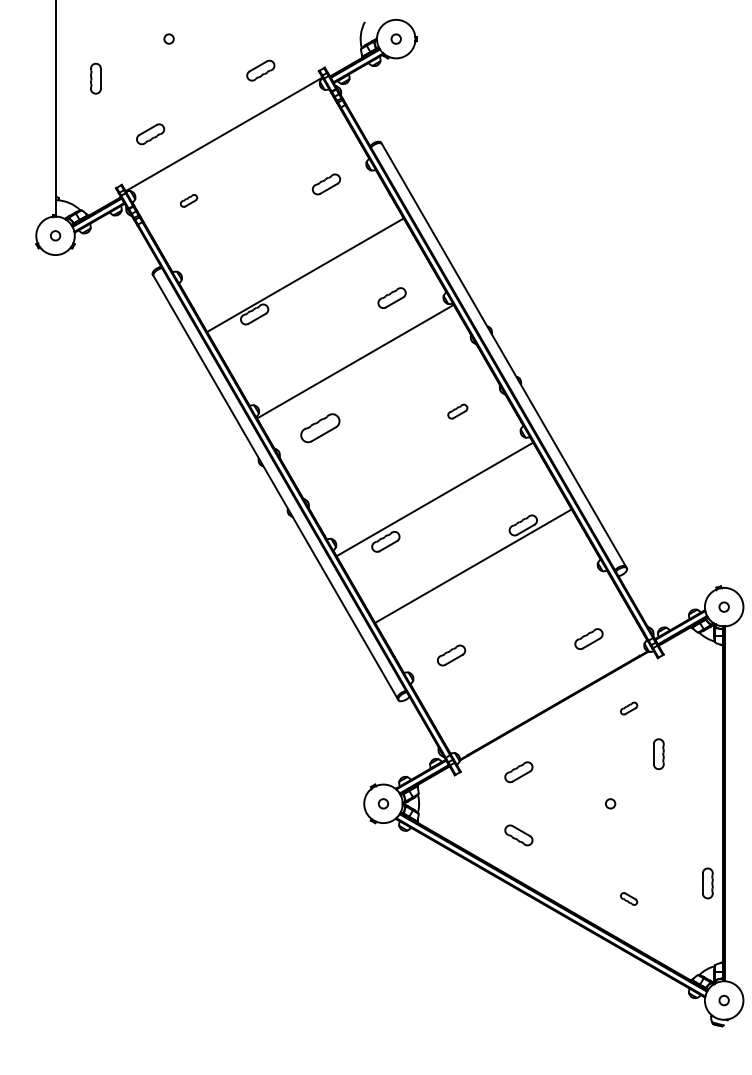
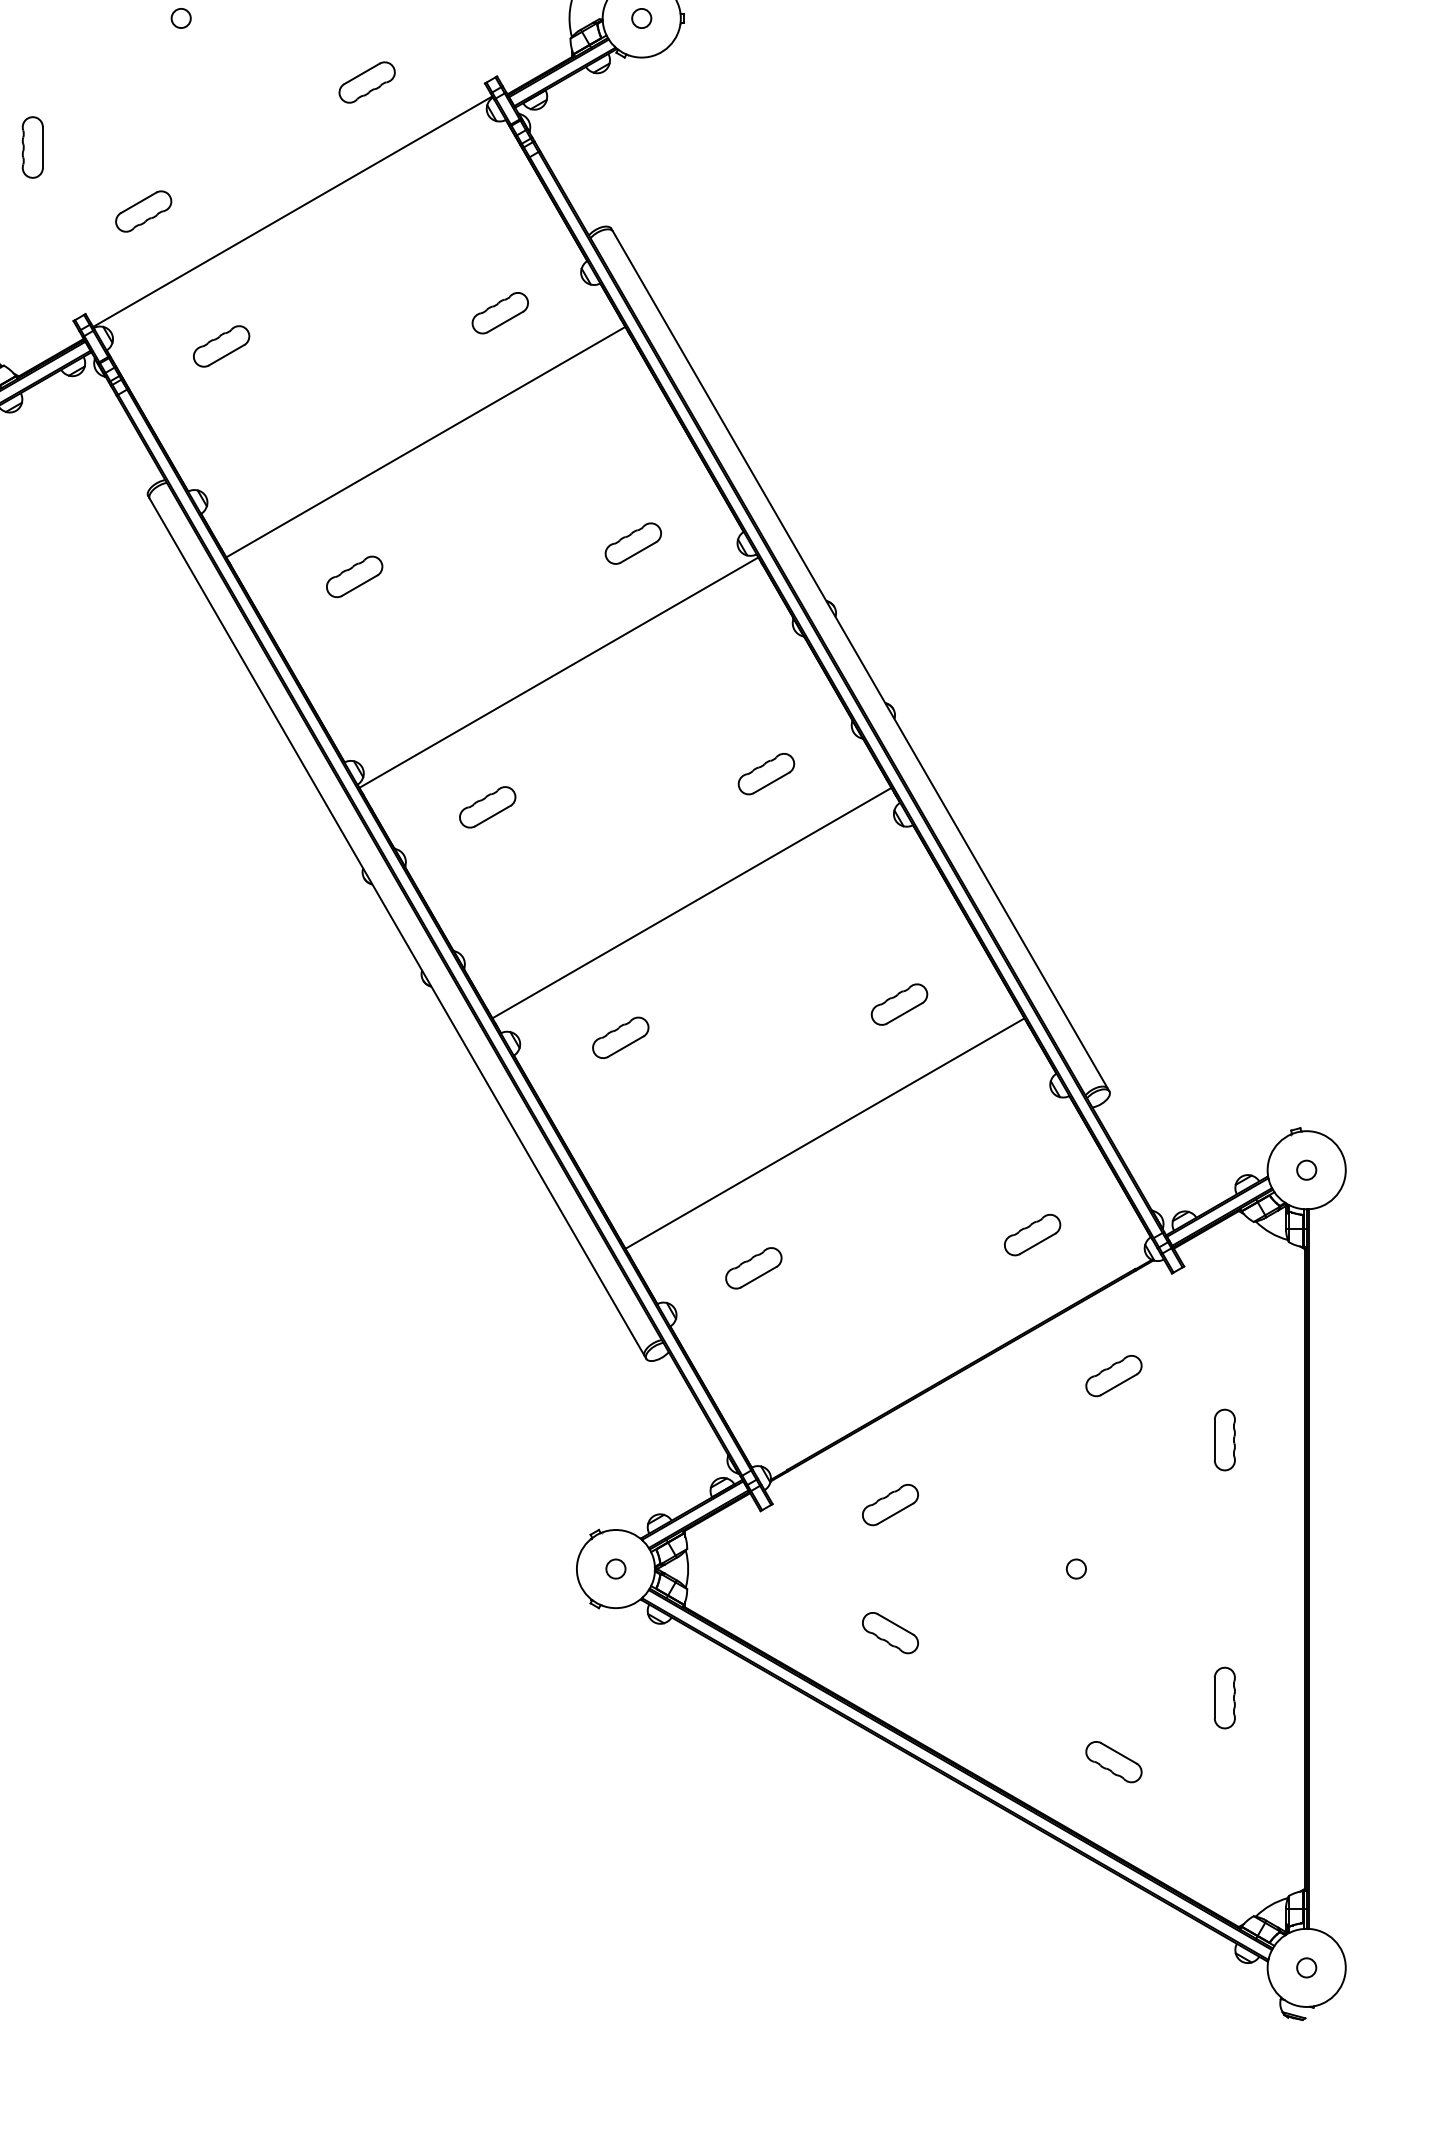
part: (95, 78) -> (31, 147), moved
part: (188, 200) -> (220, 345), size x1.67
line: (305, 274) -> (425, 441), moved
part: (457, 411) -> (765, 773), size x1.43
part: (319, 427) -> (486, 805), size x0.71
line: (434, 499) -> (690, 903), moved
line: (473, 565) -> (824, 1132), moved
part: (628, 708) -> (1112, 1375), size x1.67
part: (658, 754) -> (1224, 1440), moved
part: (707, 883) -> (1224, 1698), moved
part: (628, 898) -> (1112, 1760), size x1.67

